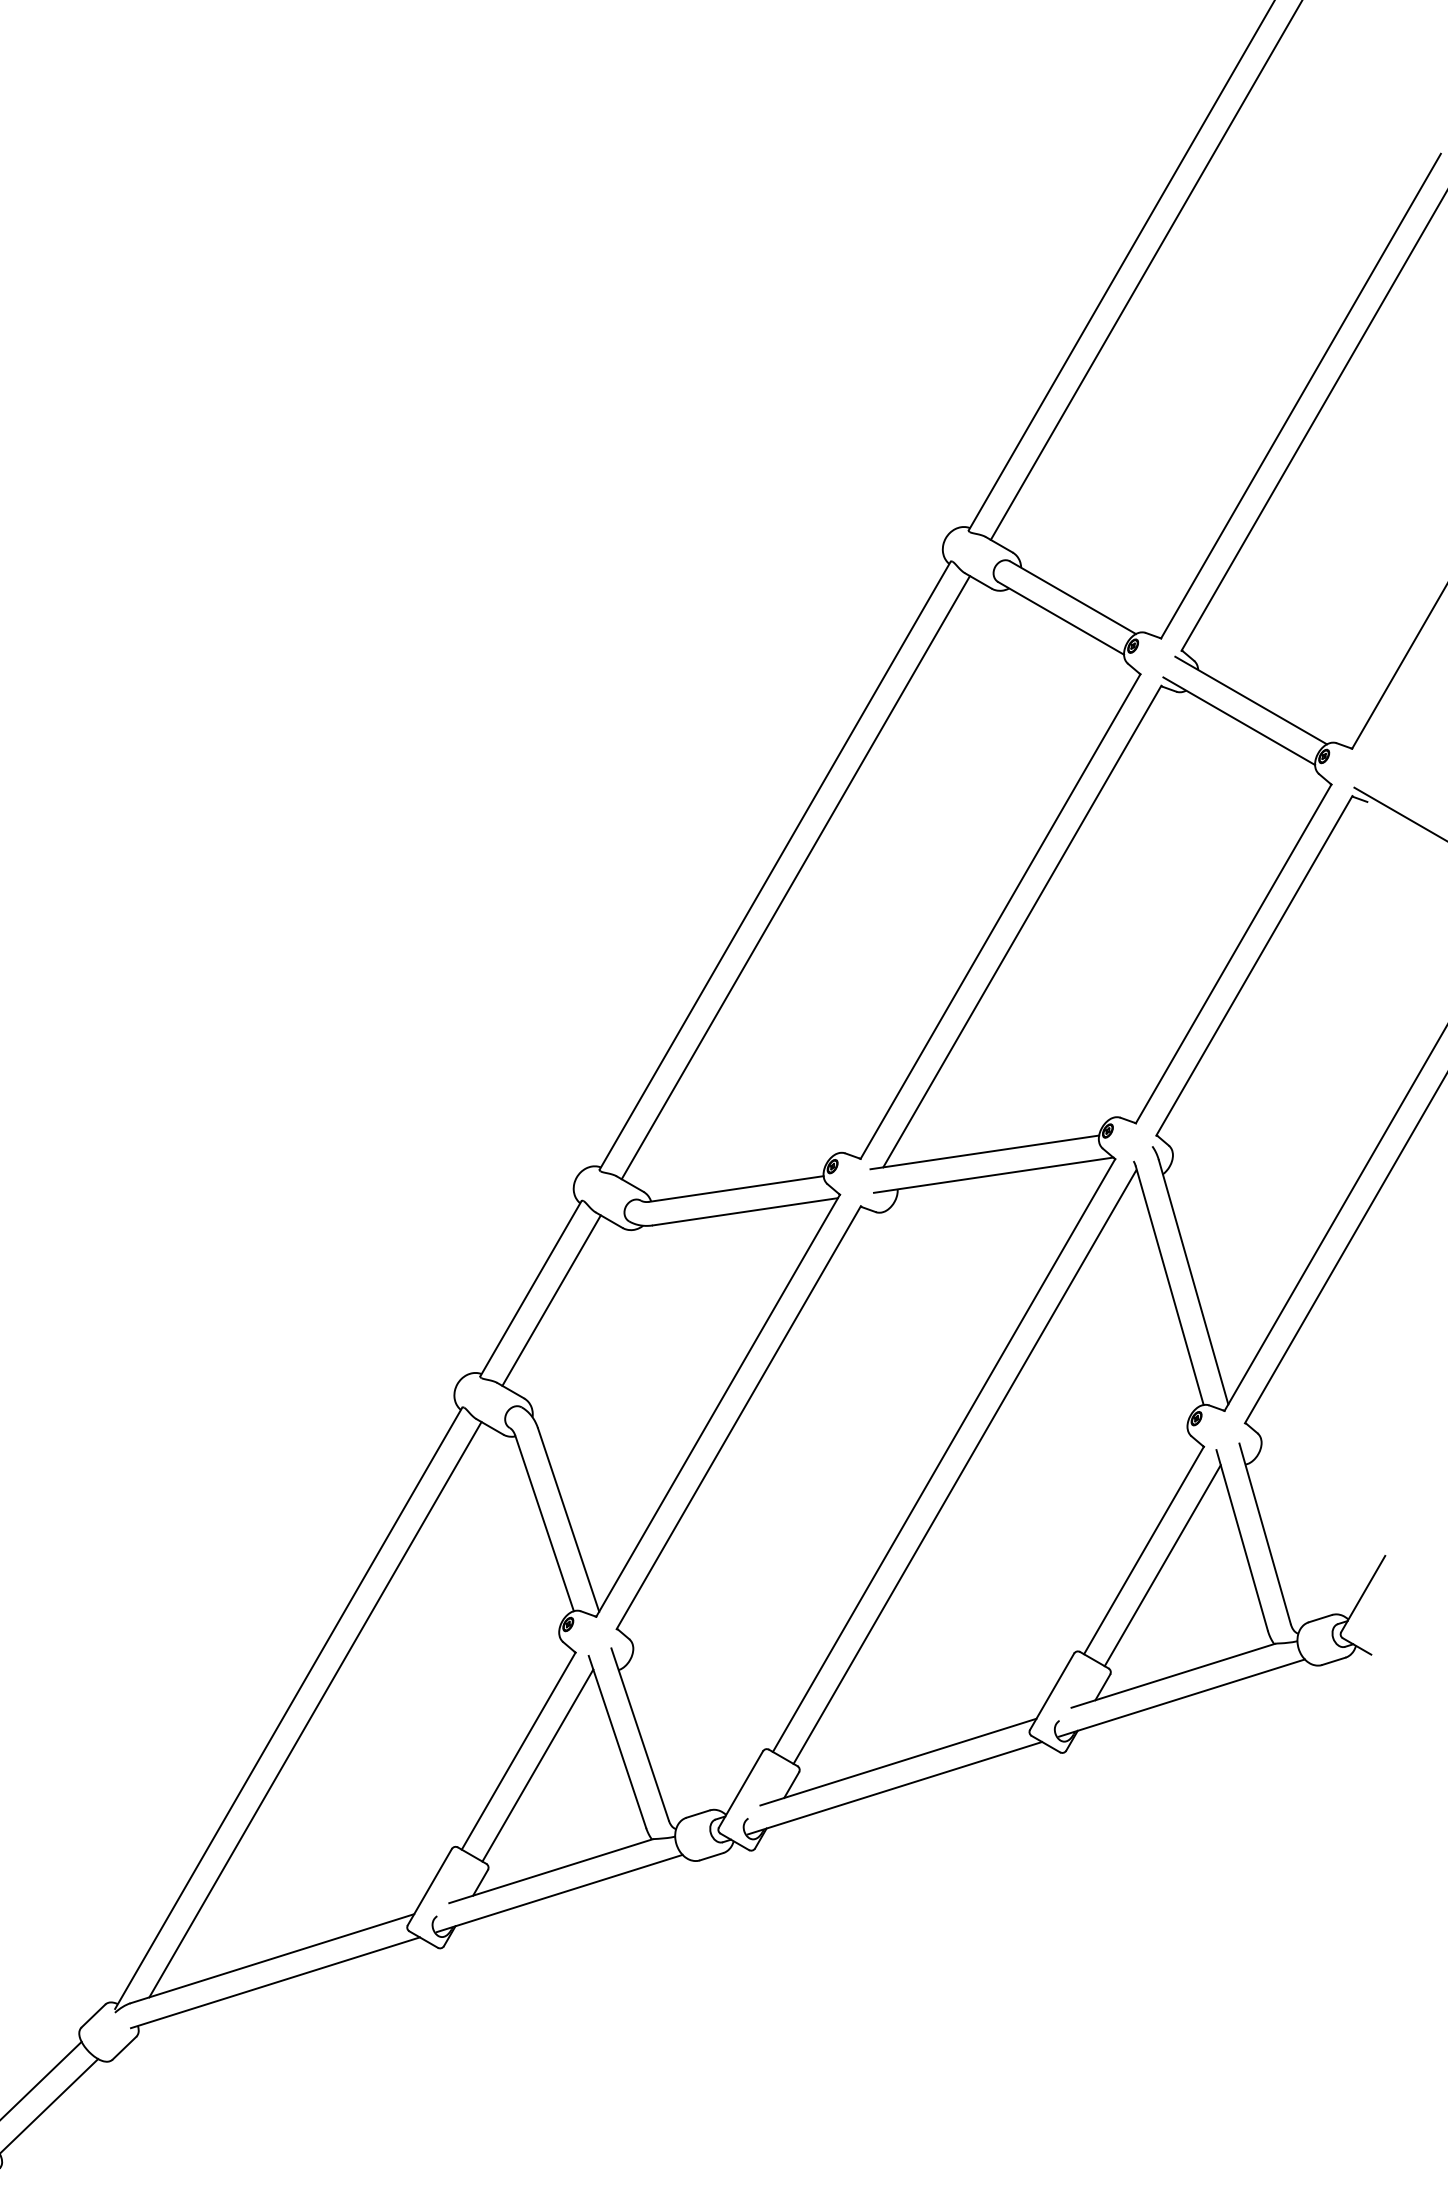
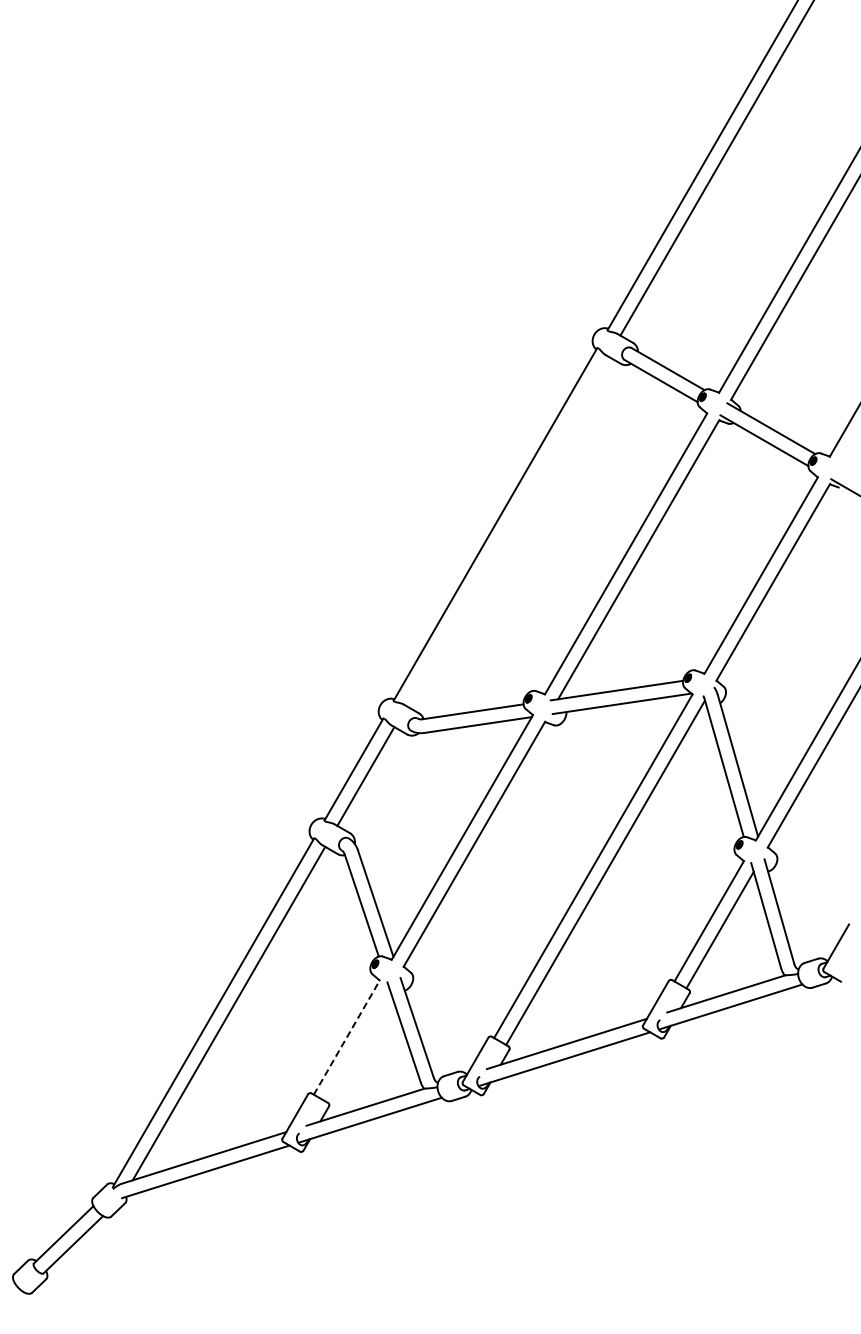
line: (795, 877) -> (507, 531), removed
line: (518, 1750) -> (346, 1037), solid -> dashed
line: (537, 1764) -> (357, 1045), removed

